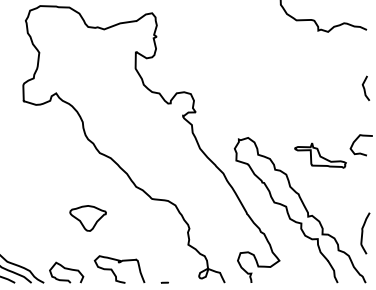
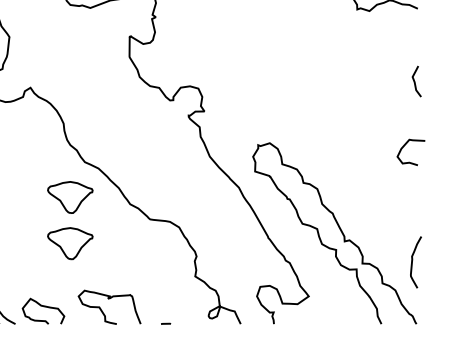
part: (320, 155) -> (359, 165), removed
part: (87, 181) -> (69, 197), added

